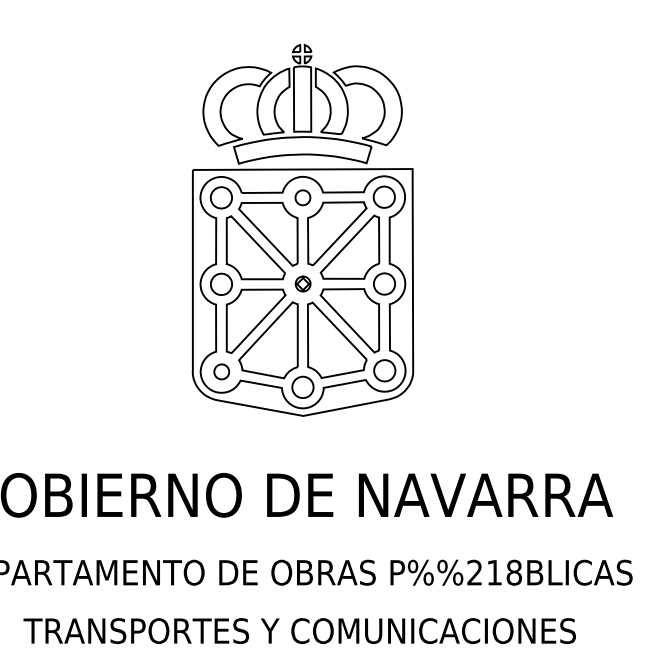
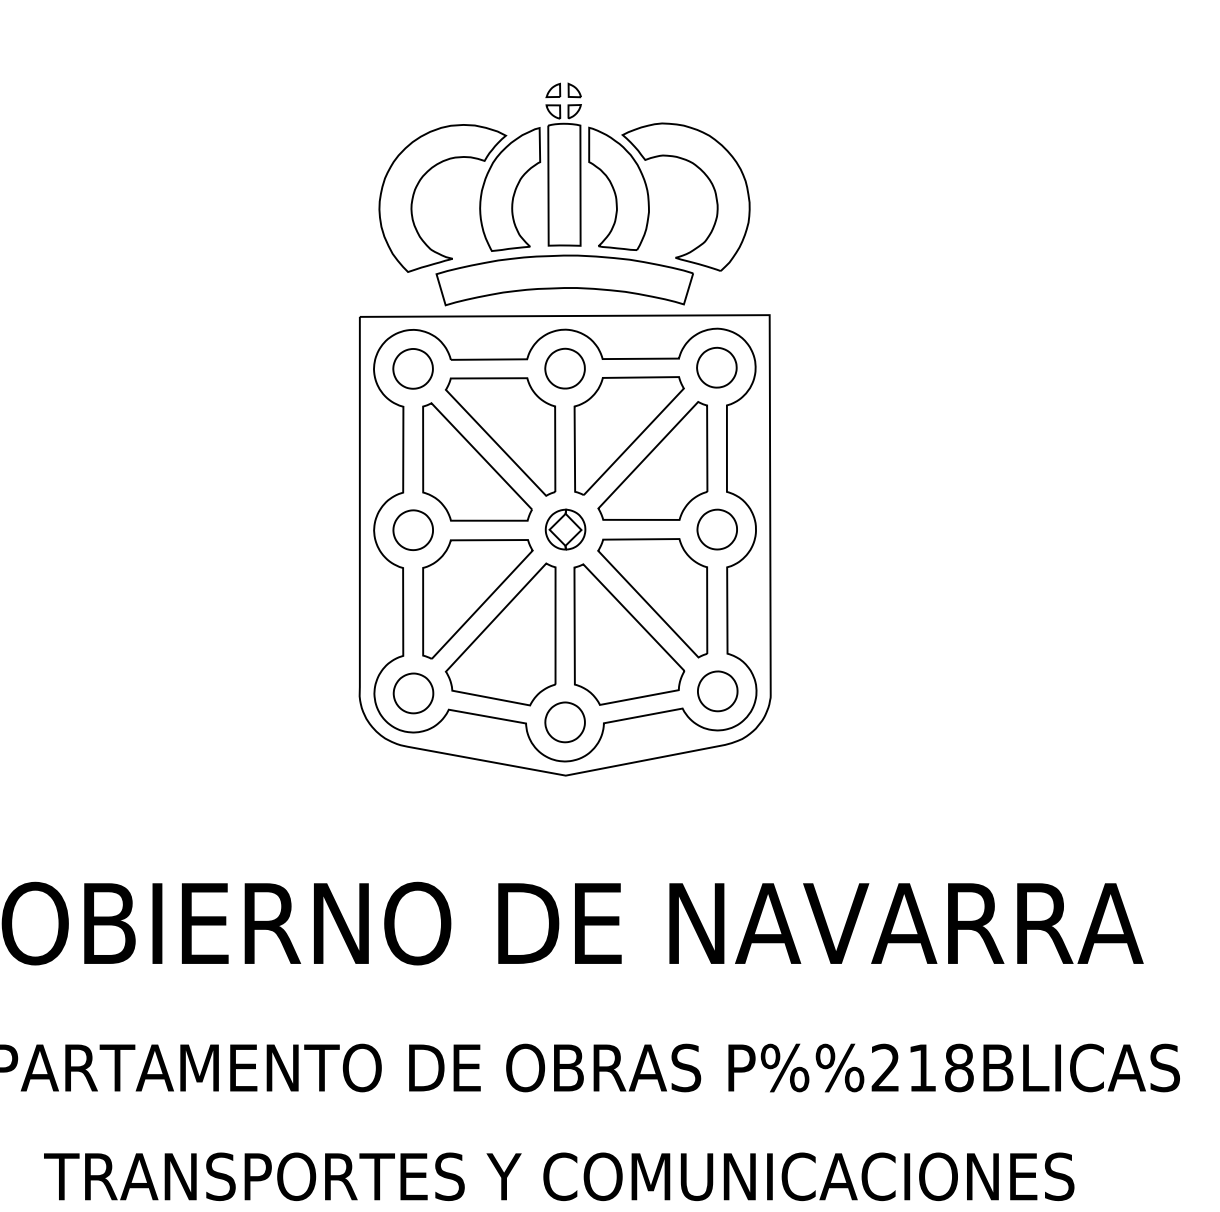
part: (302, 197) -> (564, 368), size x1.43
part: (302, 283) -> (564, 528), size x1.43
part: (221, 371) -> (413, 692), size x1.43

